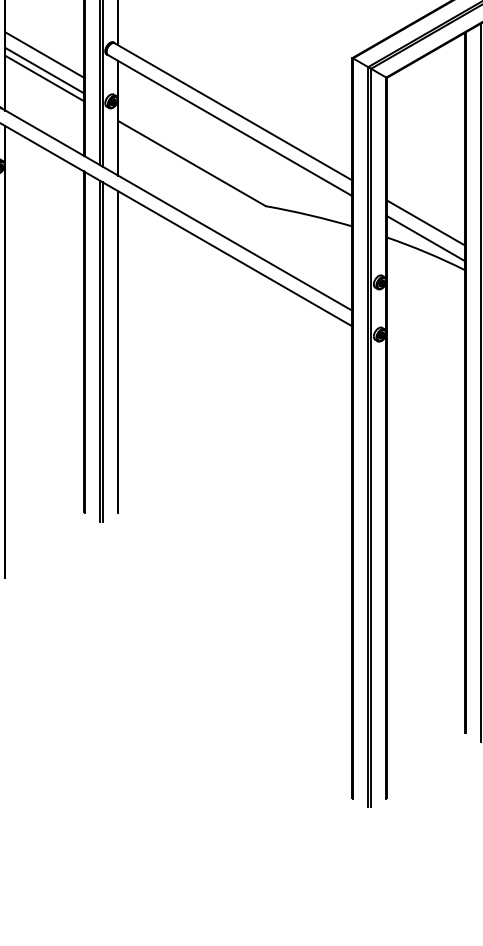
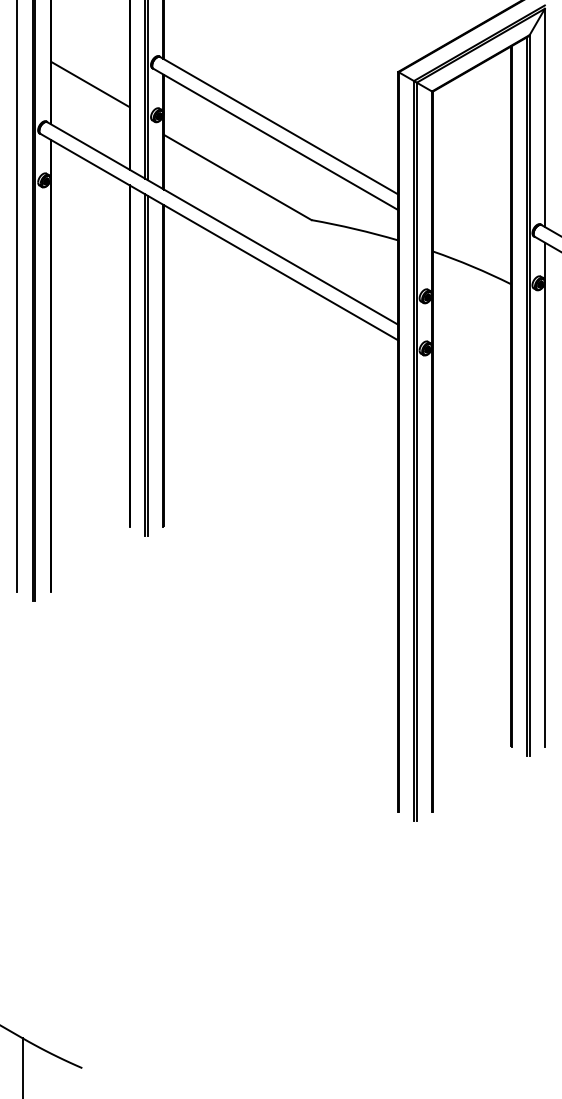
line: (44, 54) -> (90, 68), removed
line: (44, 78) -> (90, 92), removed
line: (425, 222) -> (471, 236), removed
line: (425, 238) -> (471, 252), removed

